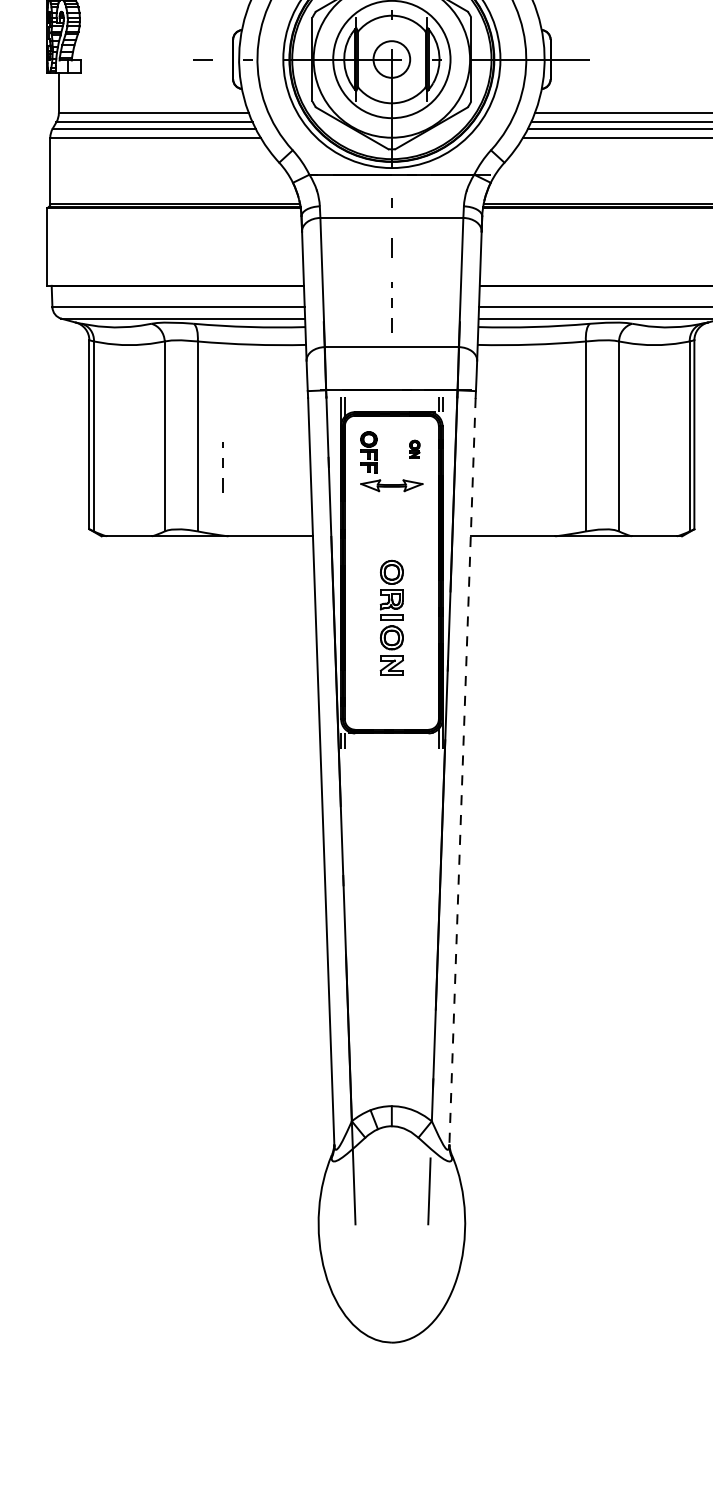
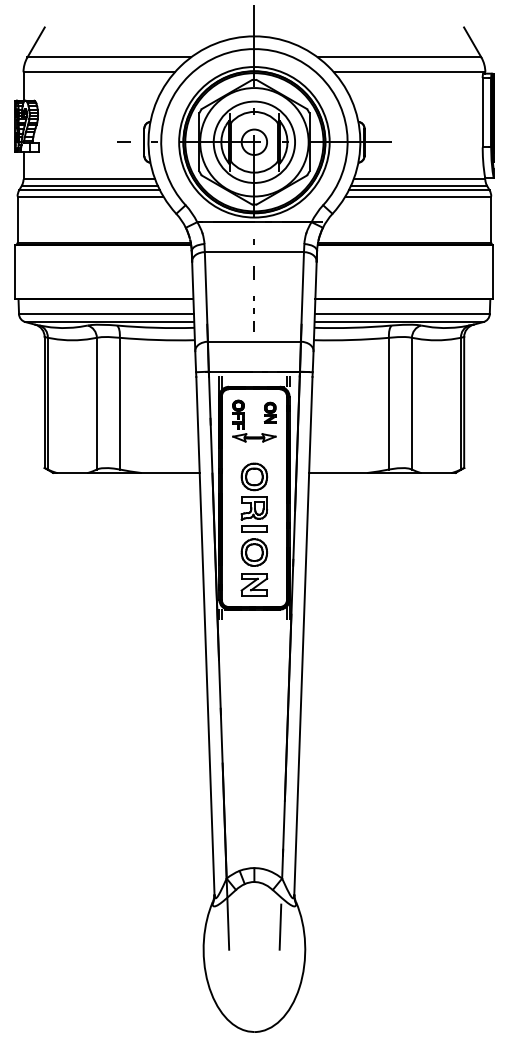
part: (415, 449) -> (270, 412), size x1.67
line: (221, 466) -> (136, 424), removed
part: (391, 617) -> (254, 529), size x1.67
line: (462, 772) -> (303, 636), dashed -> solid

